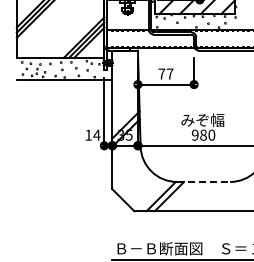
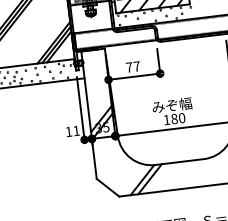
text: (96, 134) -> (76, 130), 14 -> 11
text: (194, 134) -> (166, 119), 980 -> 180
line: (203, 181) -> (179, 161), dashed -> solid

